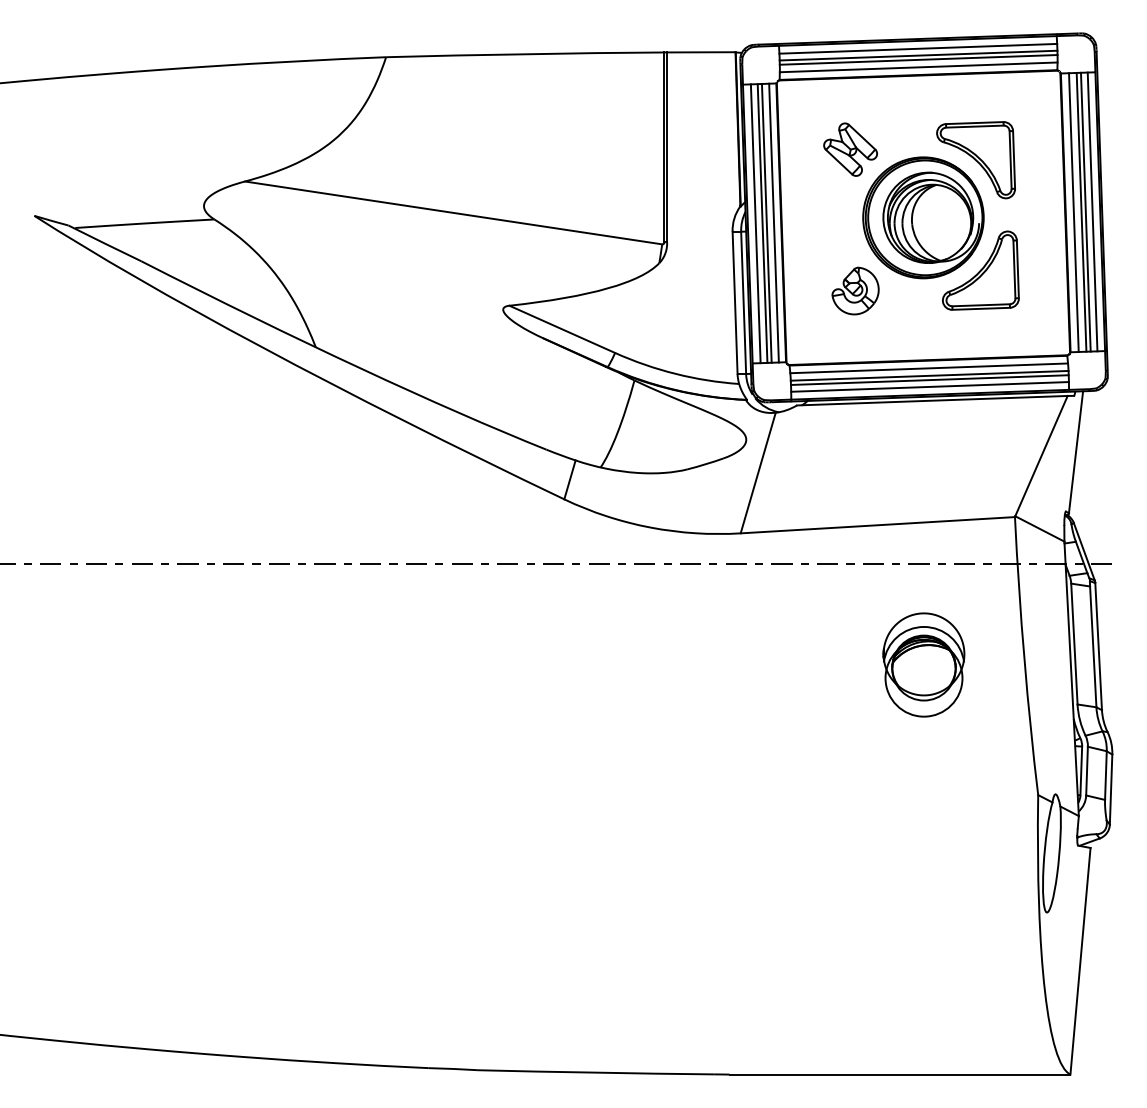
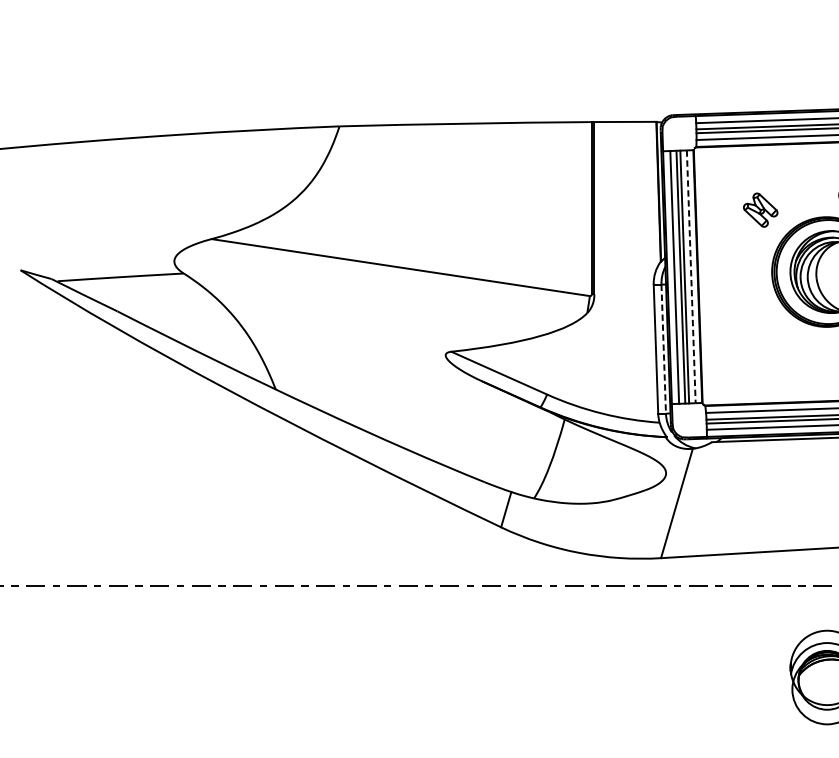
part: (850, 149) -> (760, 210), size x0.7
line: (774, 223) -> (691, 277), solid -> dashed
part: (855, 290) -> (765, 337), removed
line: (743, 303) -> (663, 349), solid -> dashed

